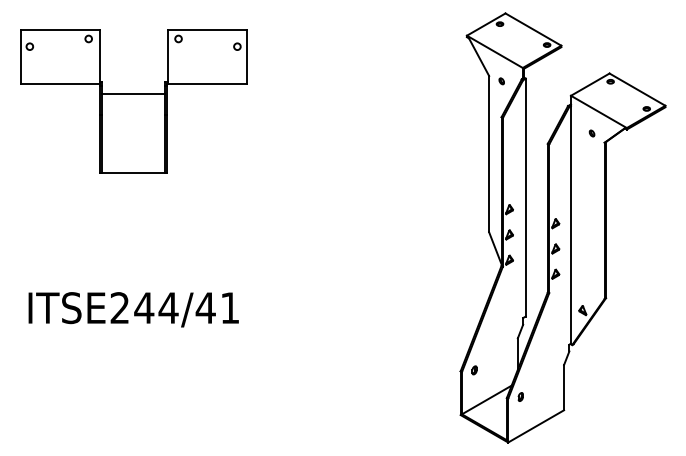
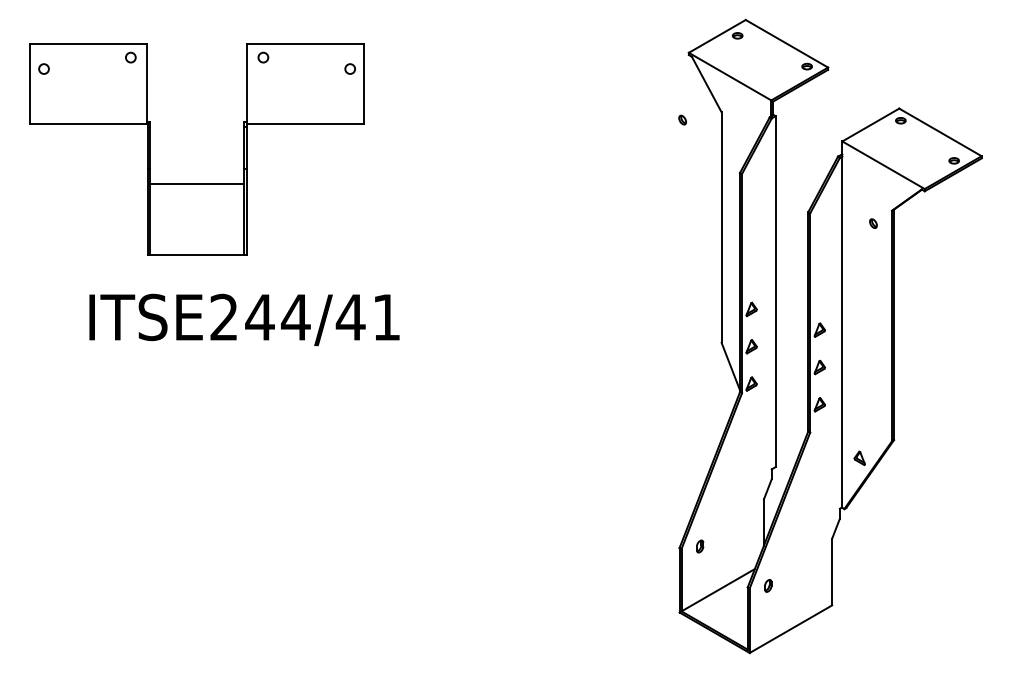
part: (501, 81) -> (682, 120), moved
line: (133, 93) -> (196, 183), moved
part: (591, 133) -> (872, 223), moved
text: (133, 309) -> (244, 319), moved

